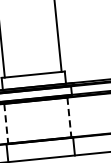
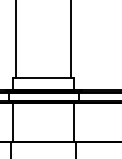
line: (69, 118) -> (74, 123), dashed -> solid
line: (6, 124) -> (13, 123), dashed -> solid

